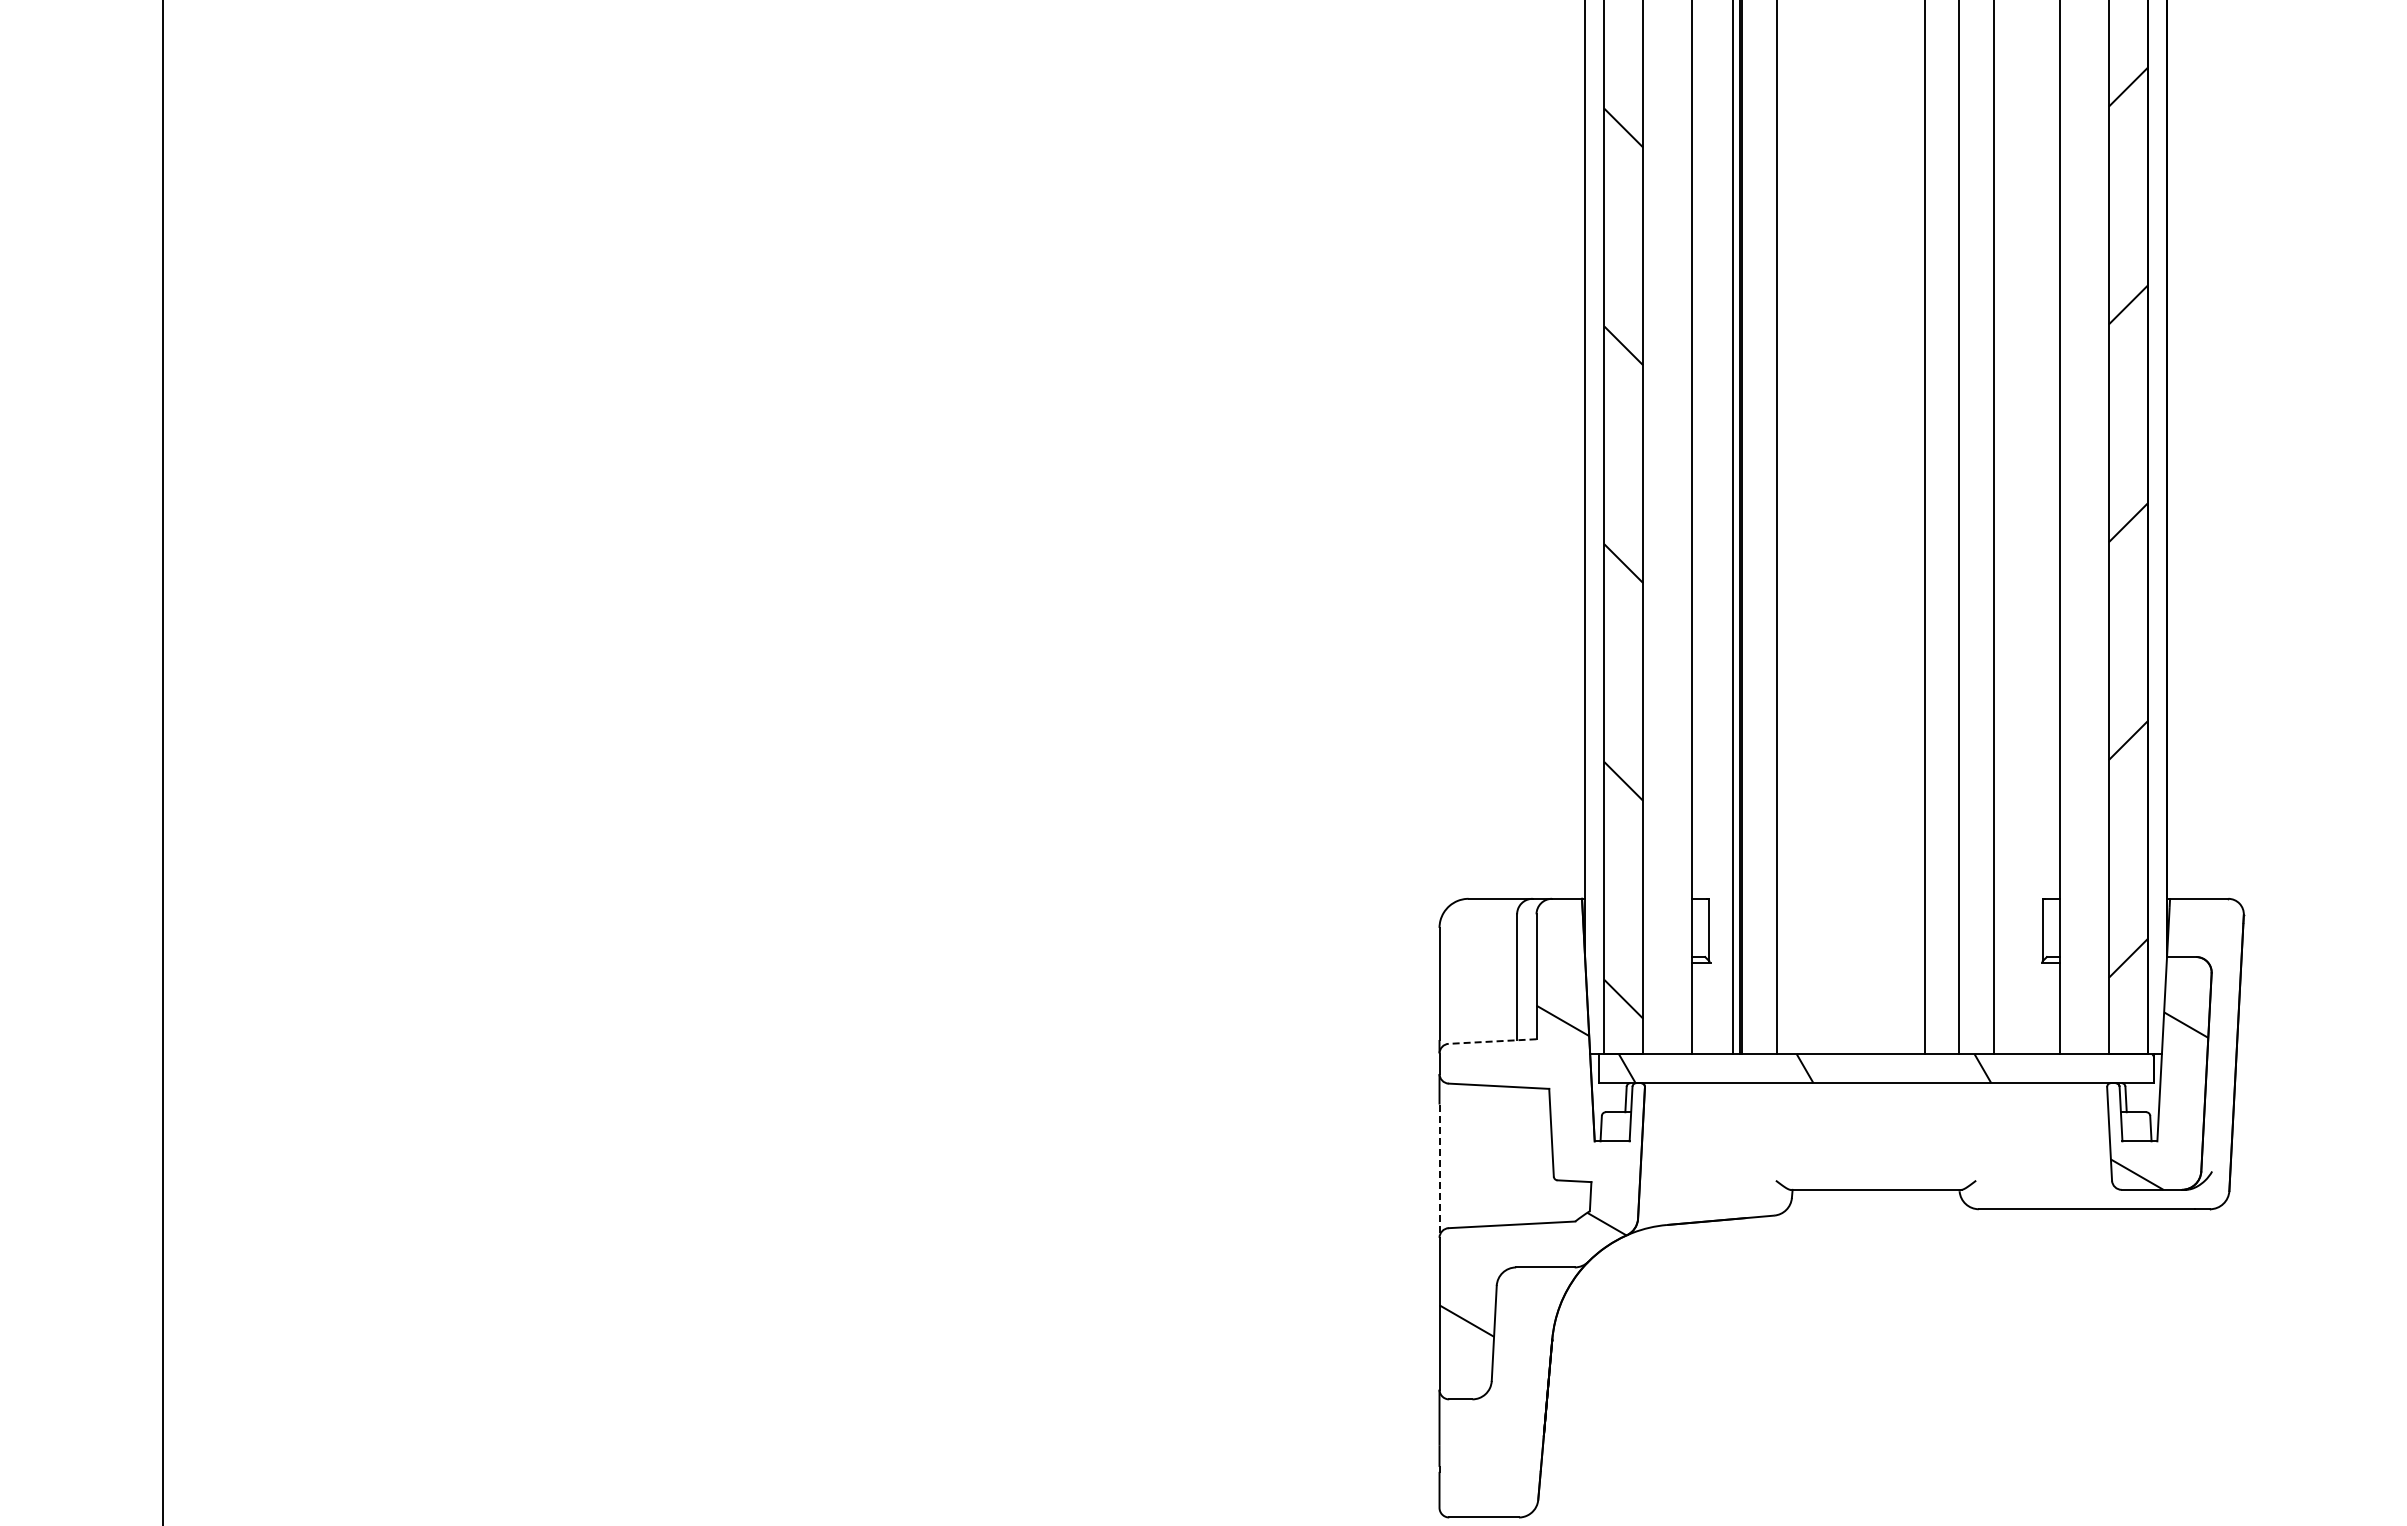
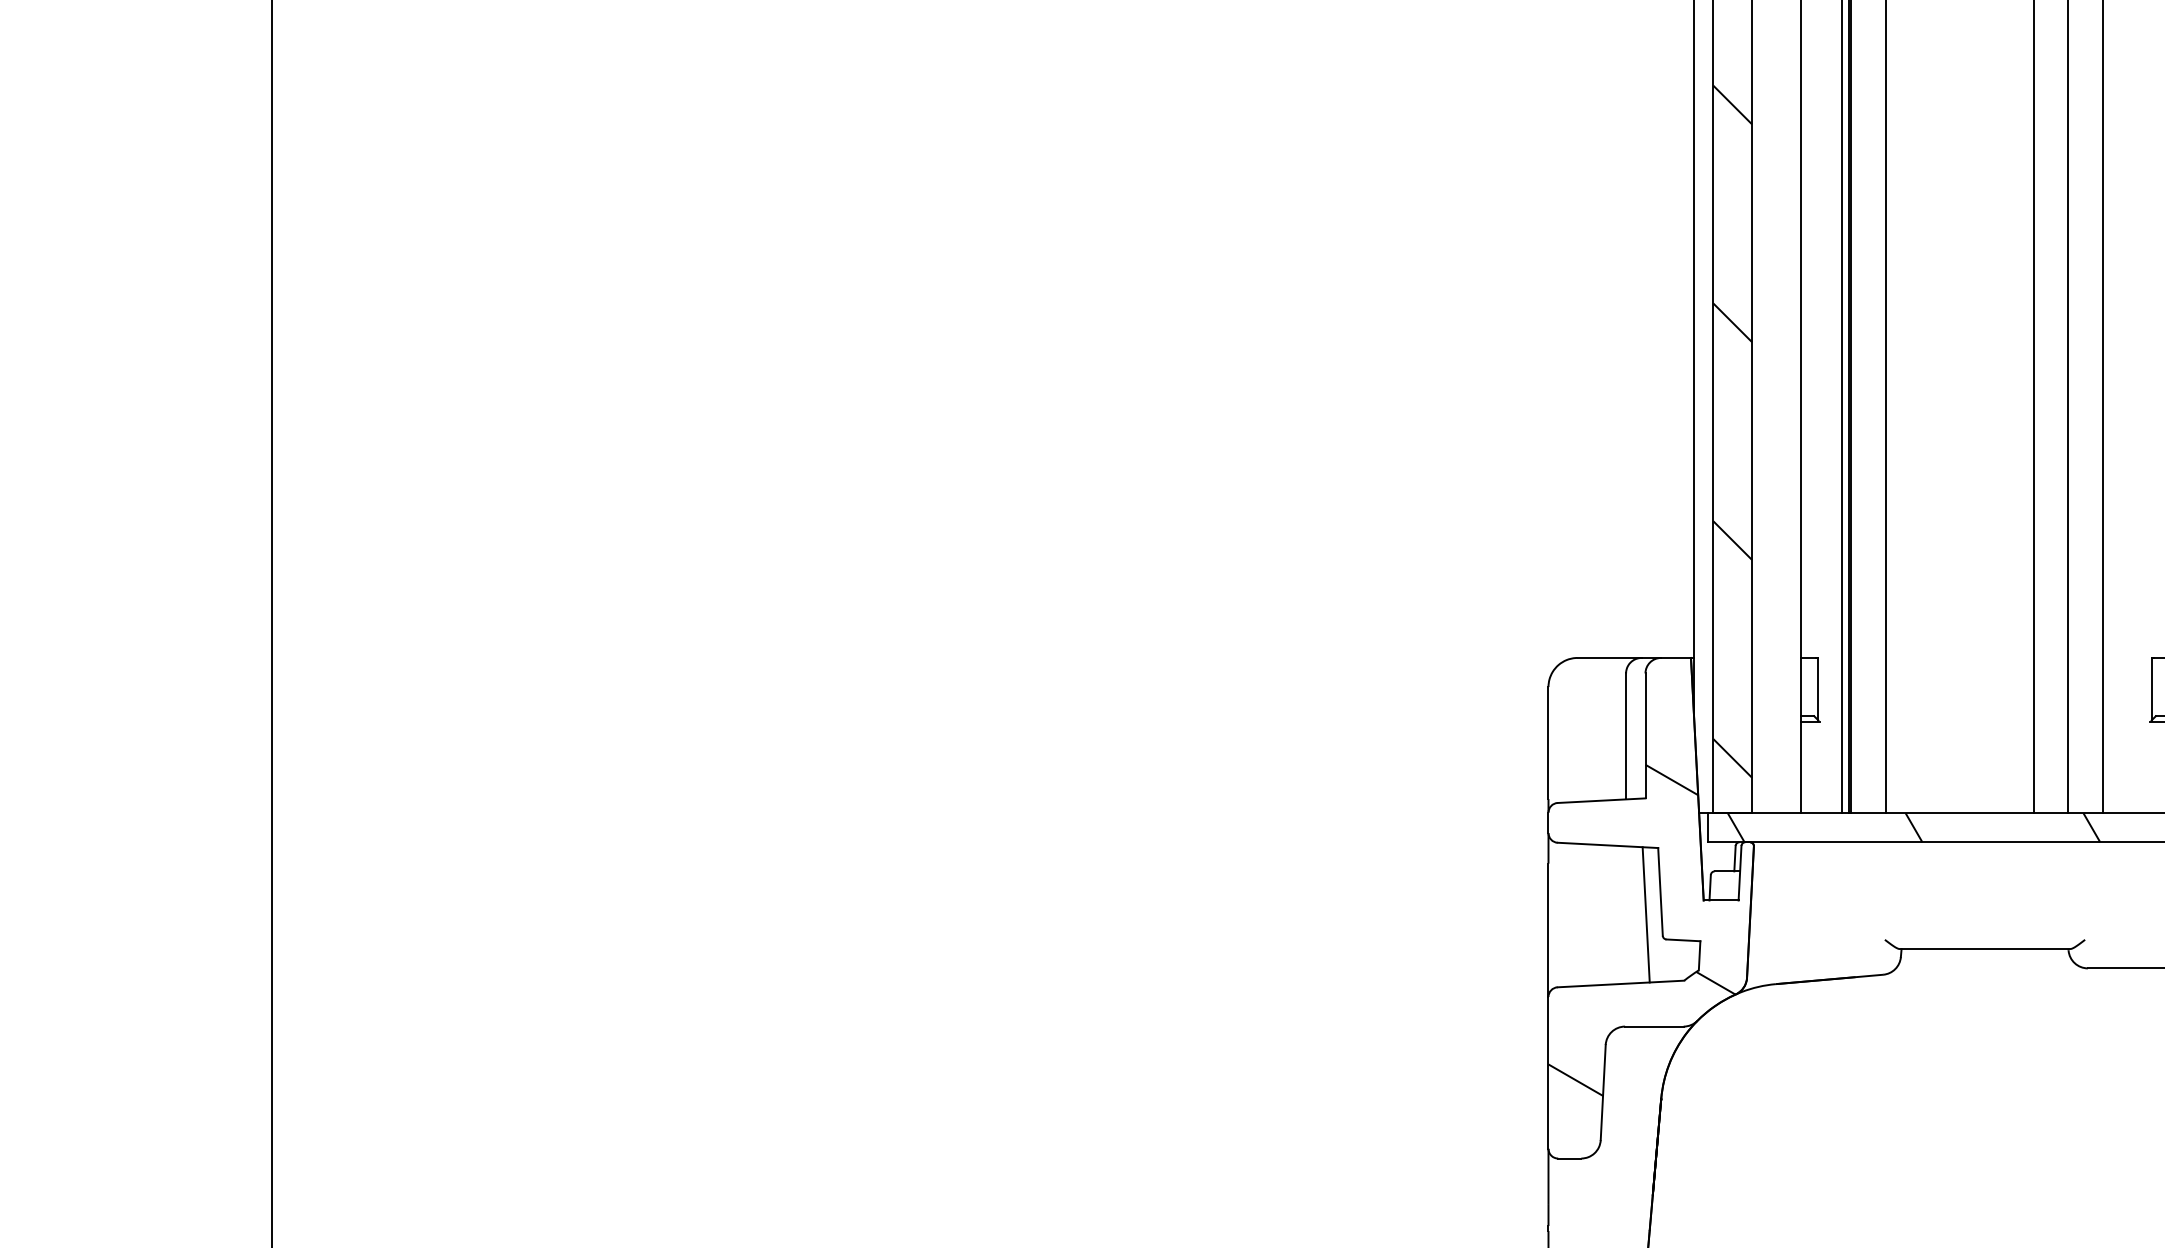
line: (1492, 1041) -> (1601, 800), dashed -> solid
line: (1536, 1155) -> (1645, 914), added
line: (1439, 1171) -> (1548, 930), dashed -> solid

